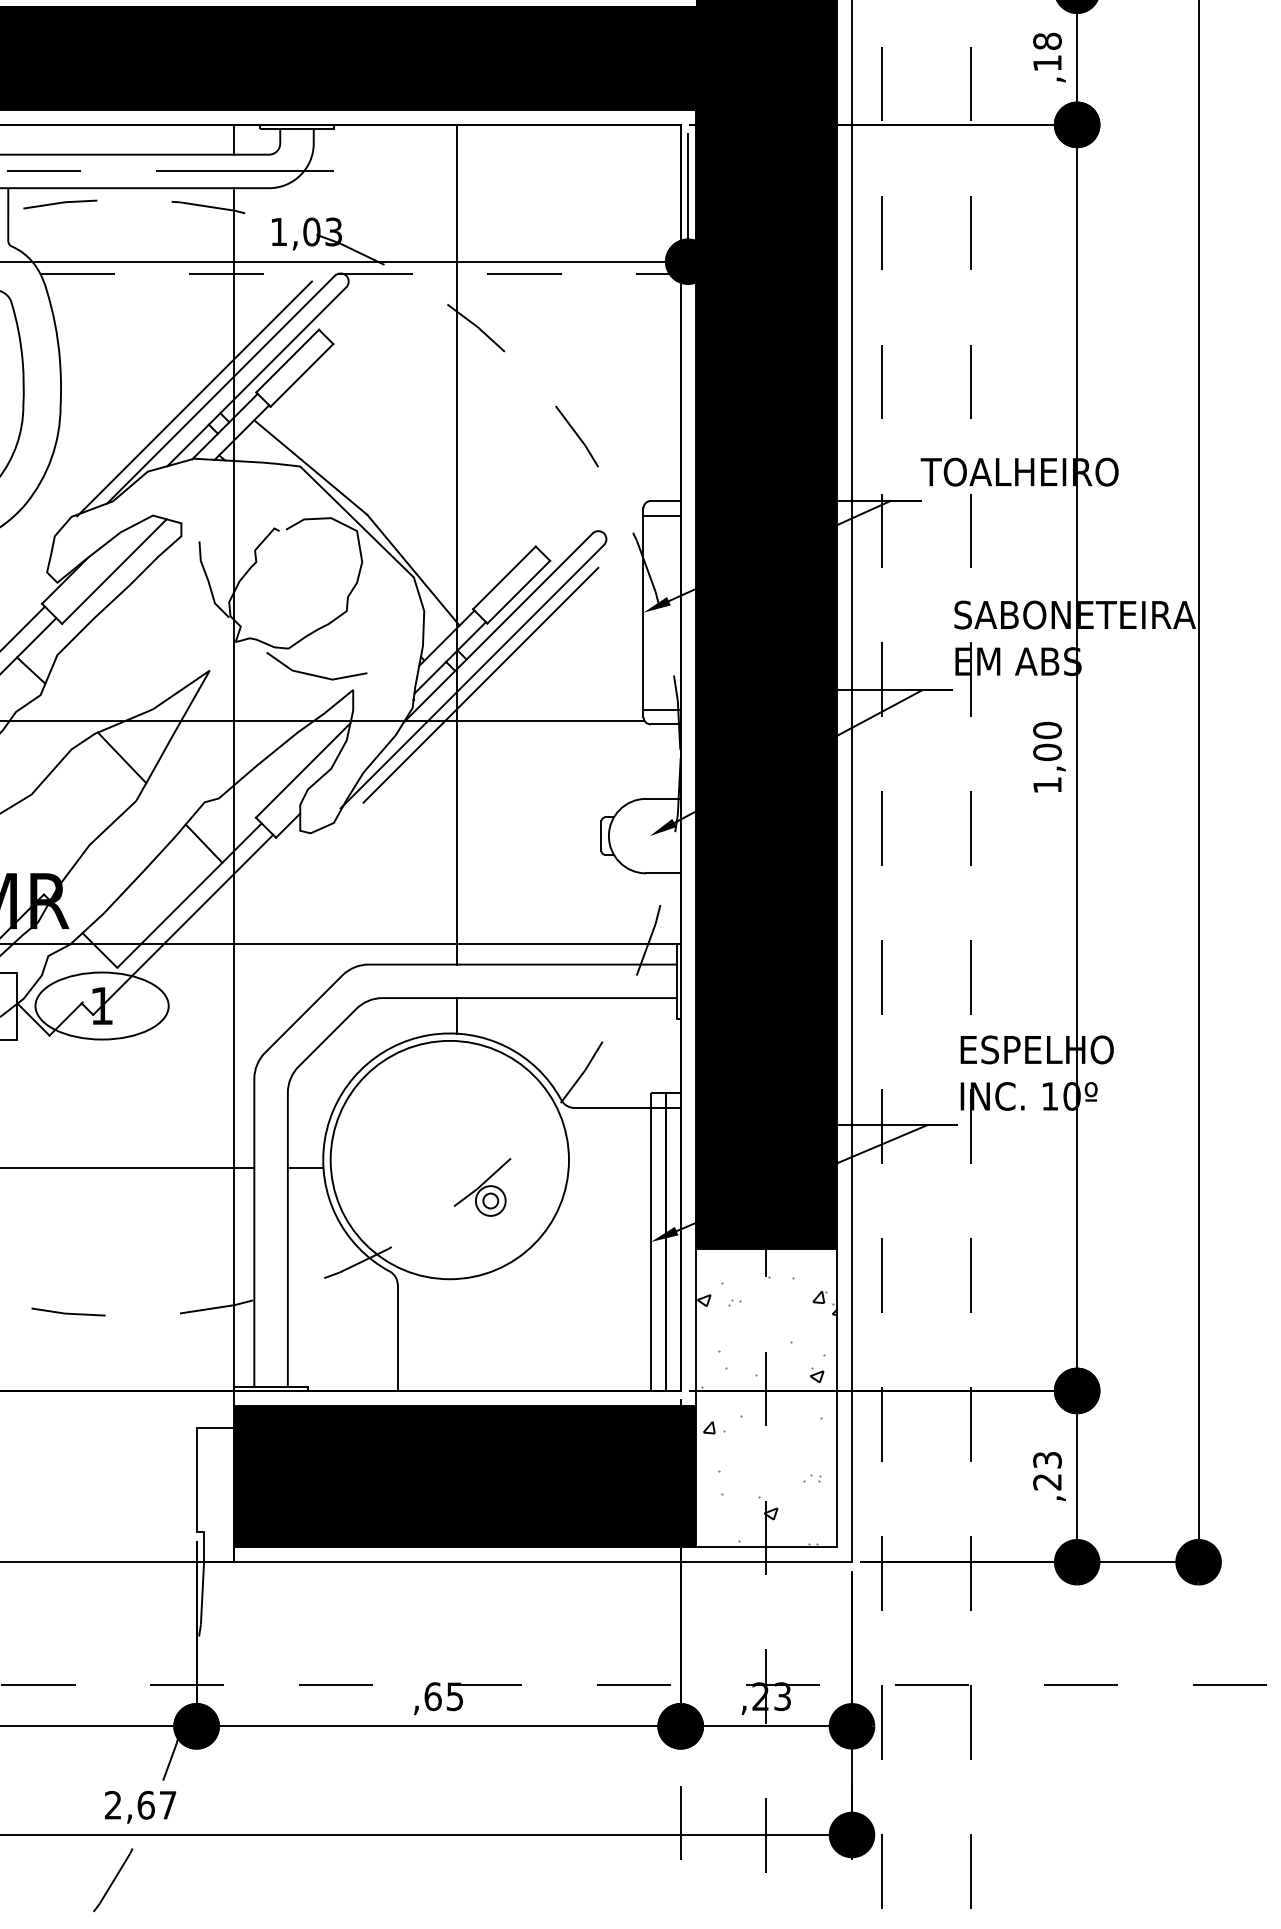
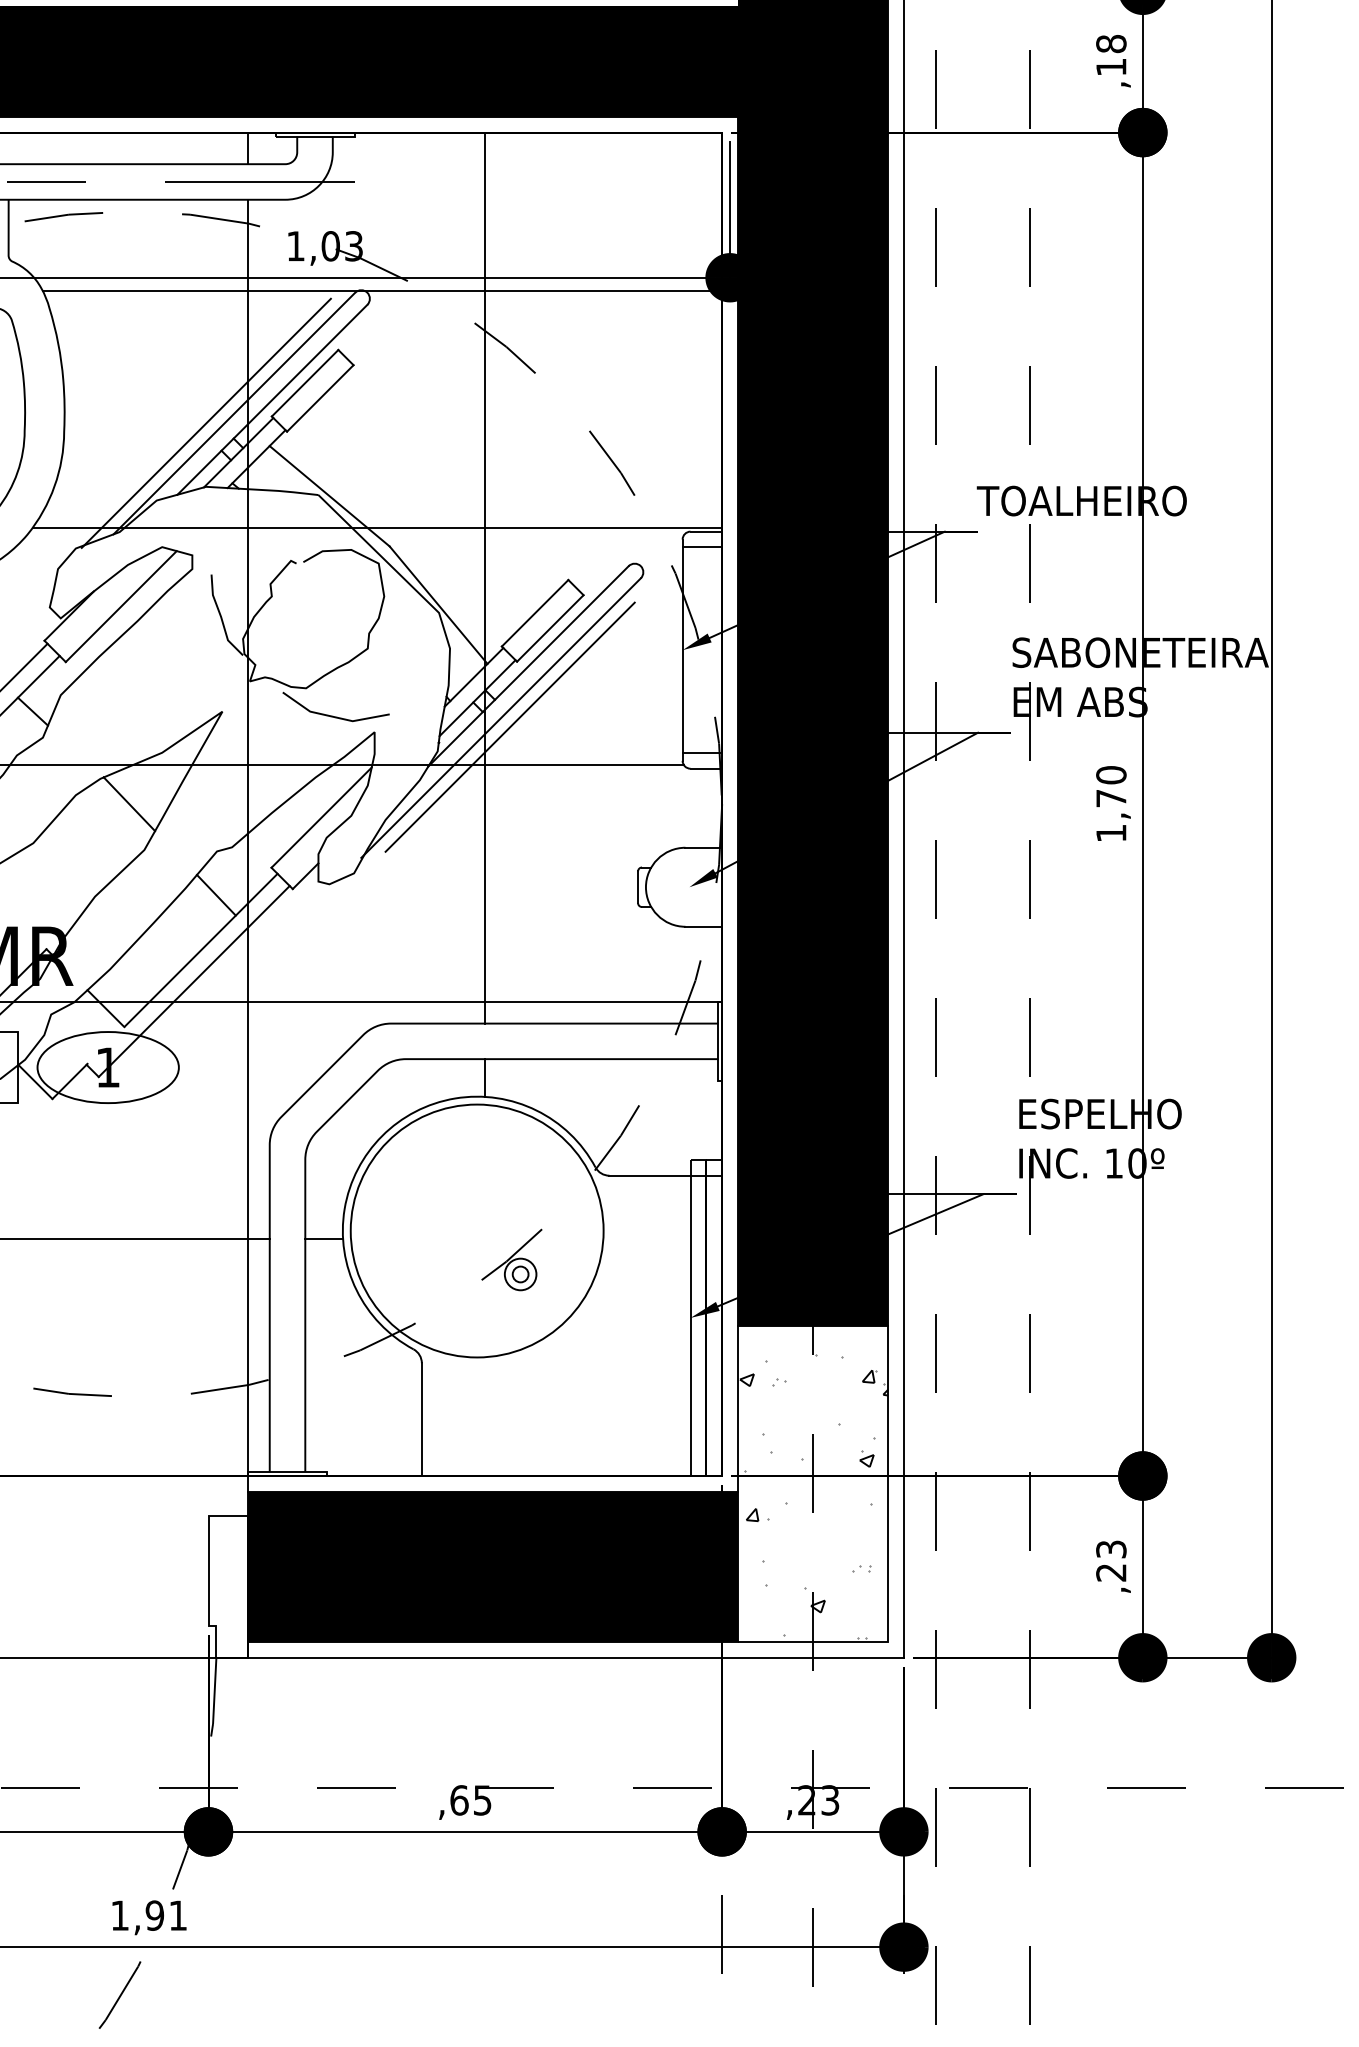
line: (361, 273) -> (383, 290), dashed -> solid
line: (355, 497) -> (377, 527), added
text: (1047, 752) -> (1111, 798), 1,00 -> 1,70
text: (140, 1804) -> (148, 1914), 2,67 -> 1,91

